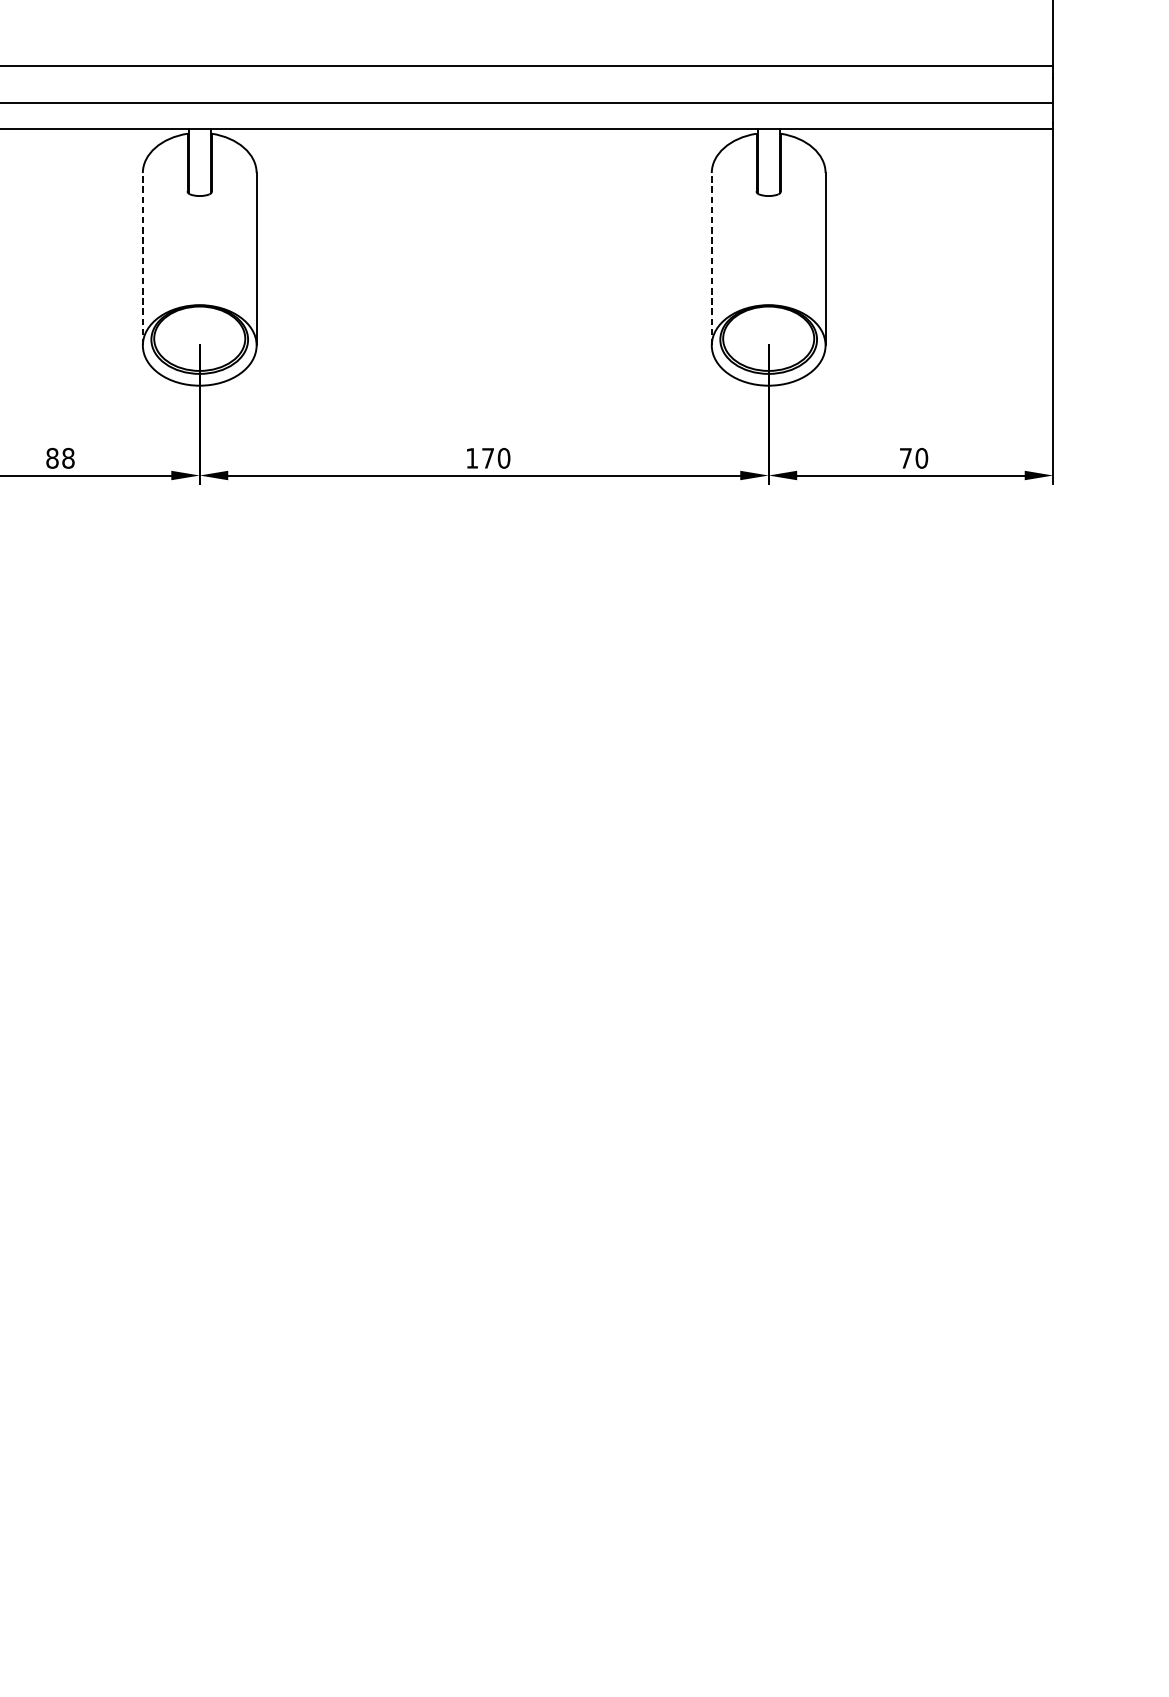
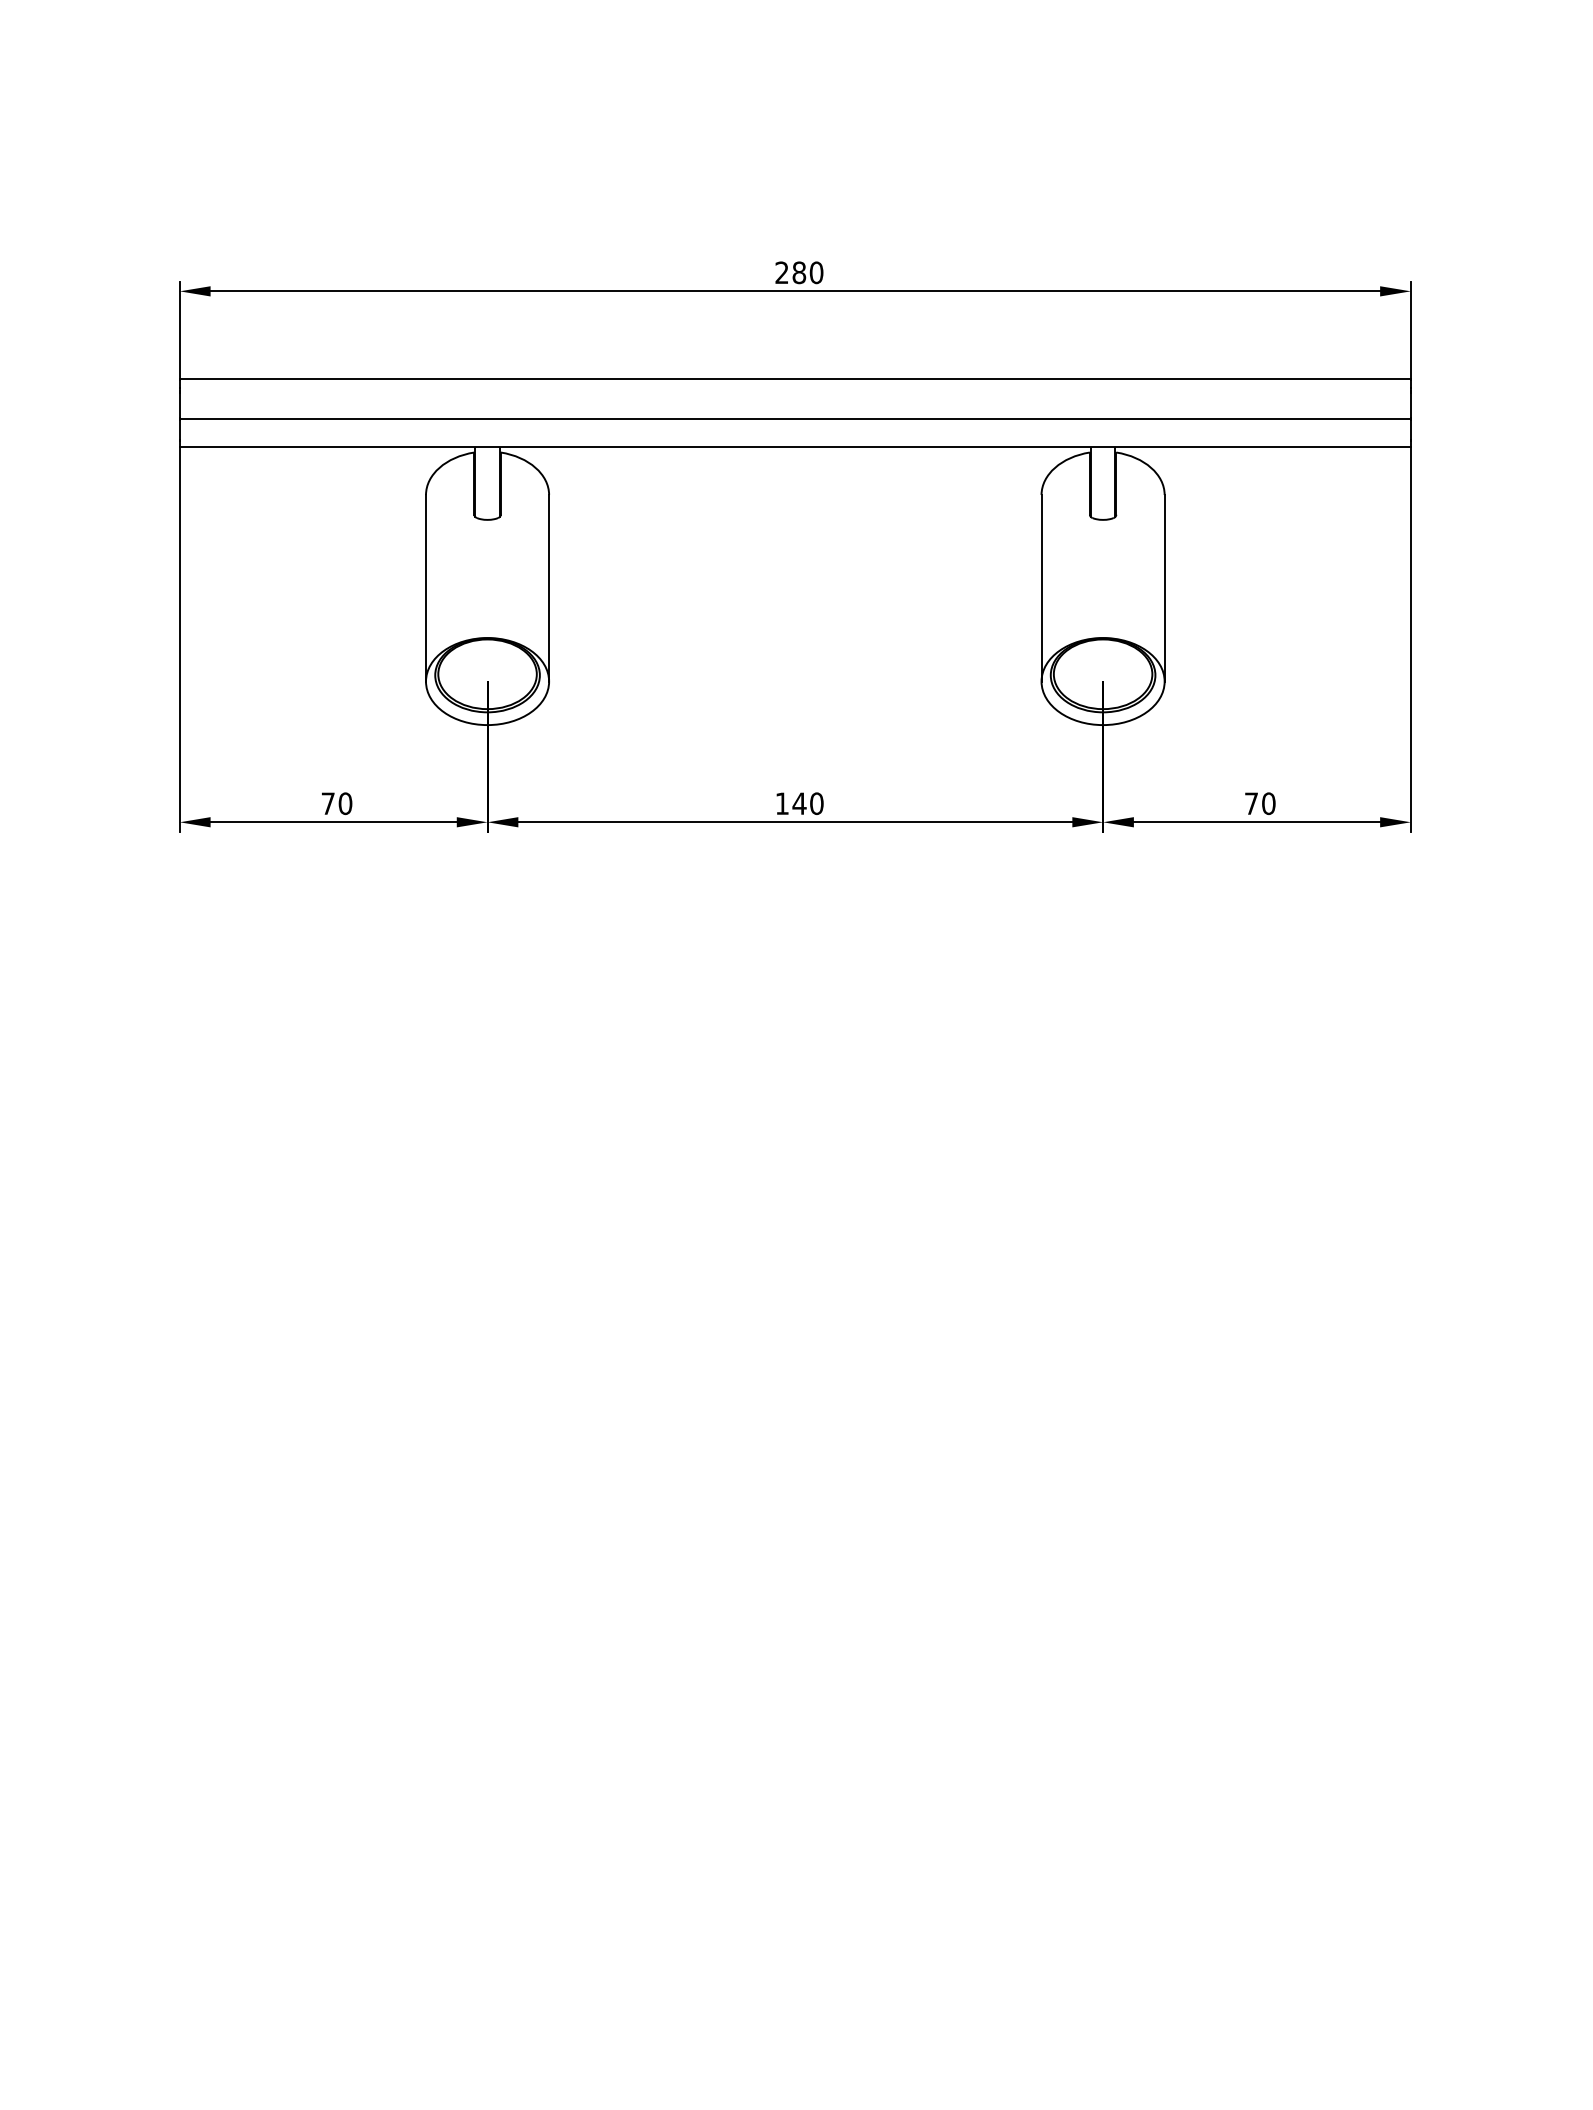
line: (143, 258) -> (426, 587), dashed -> solid
line: (711, 258) -> (1041, 587), dashed -> solid
text: (60, 458) -> (336, 803), 88 -> 70
text: (488, 458) -> (799, 803), 170 -> 140

